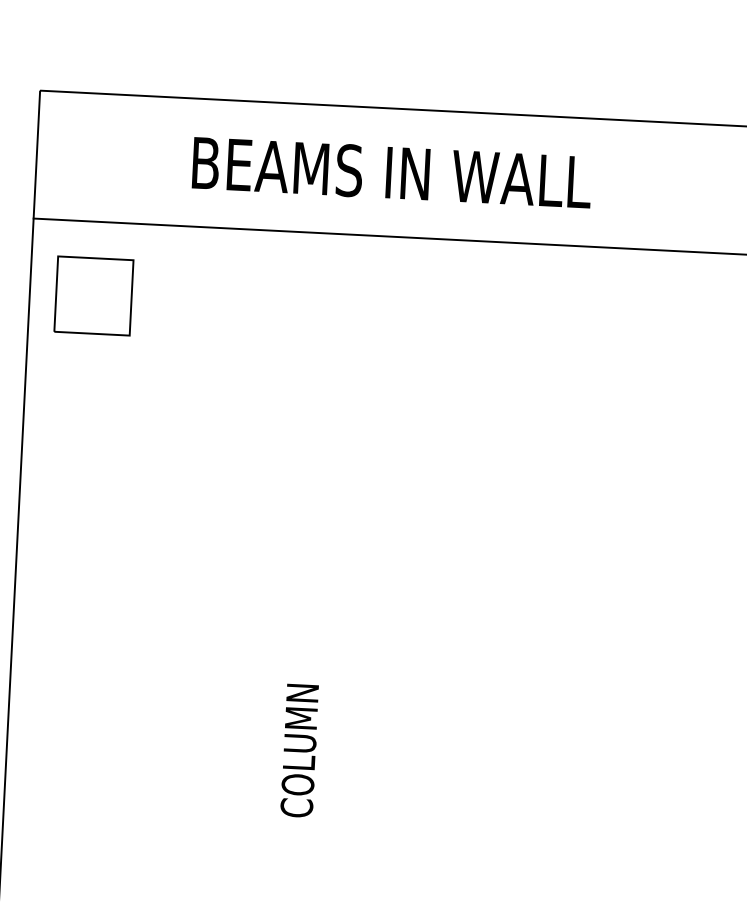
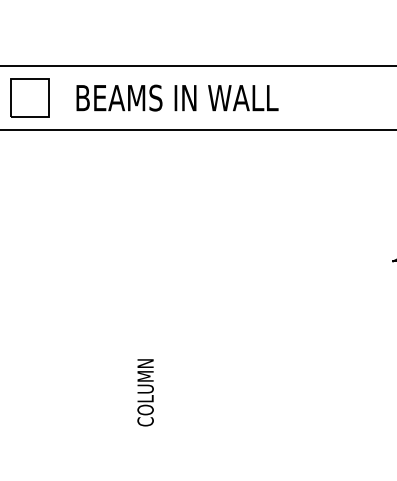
part: (93, 294) -> (29, 97), moved

